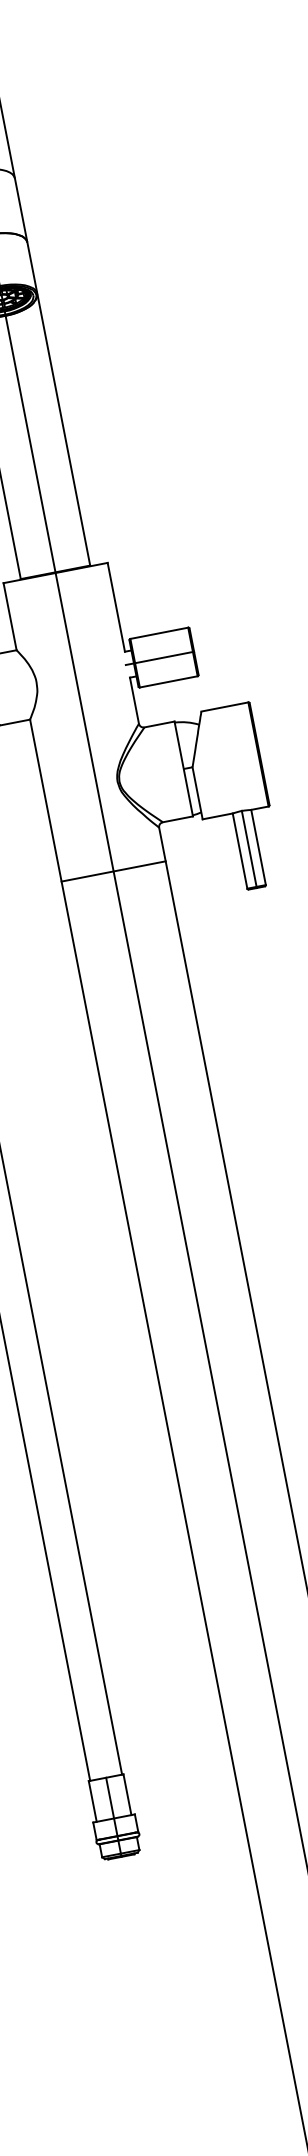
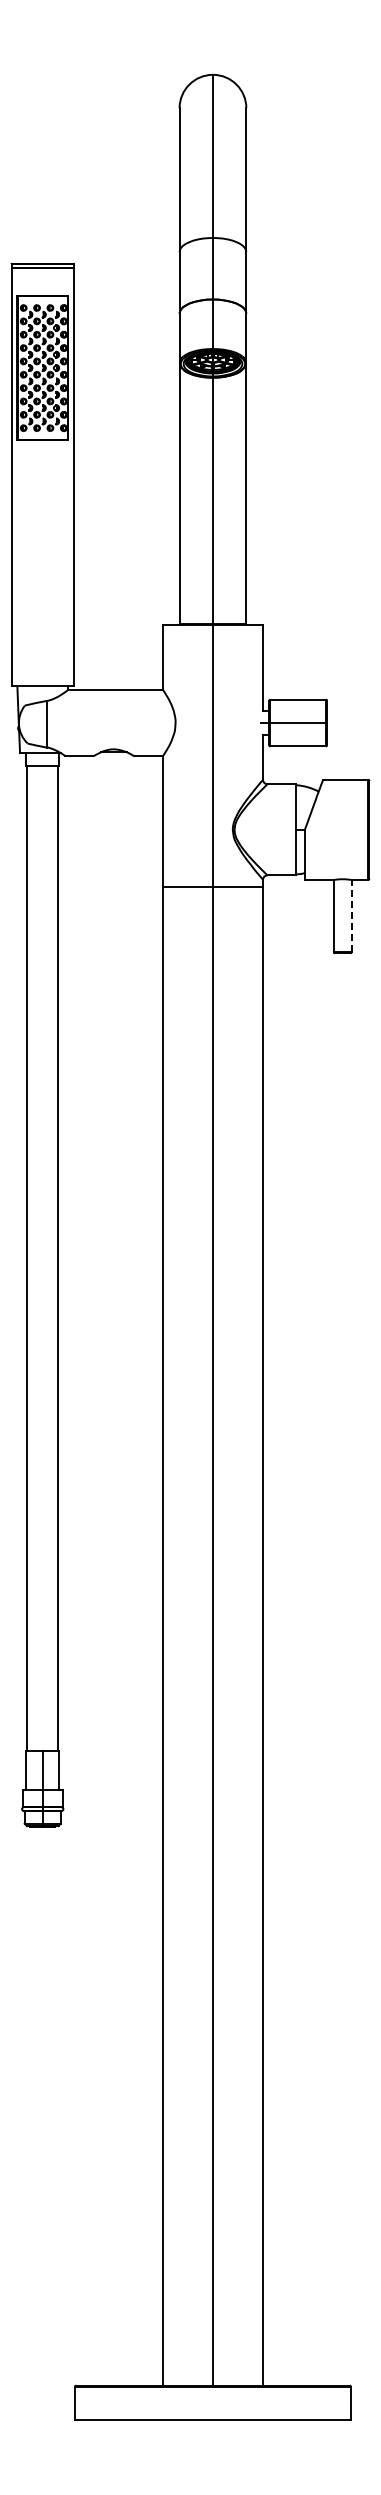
line: (258, 846) -> (351, 915), solid -> dashed
line: (249, 849) -> (342, 916), removed
line: (113, 871) -> (212, 887), moved

